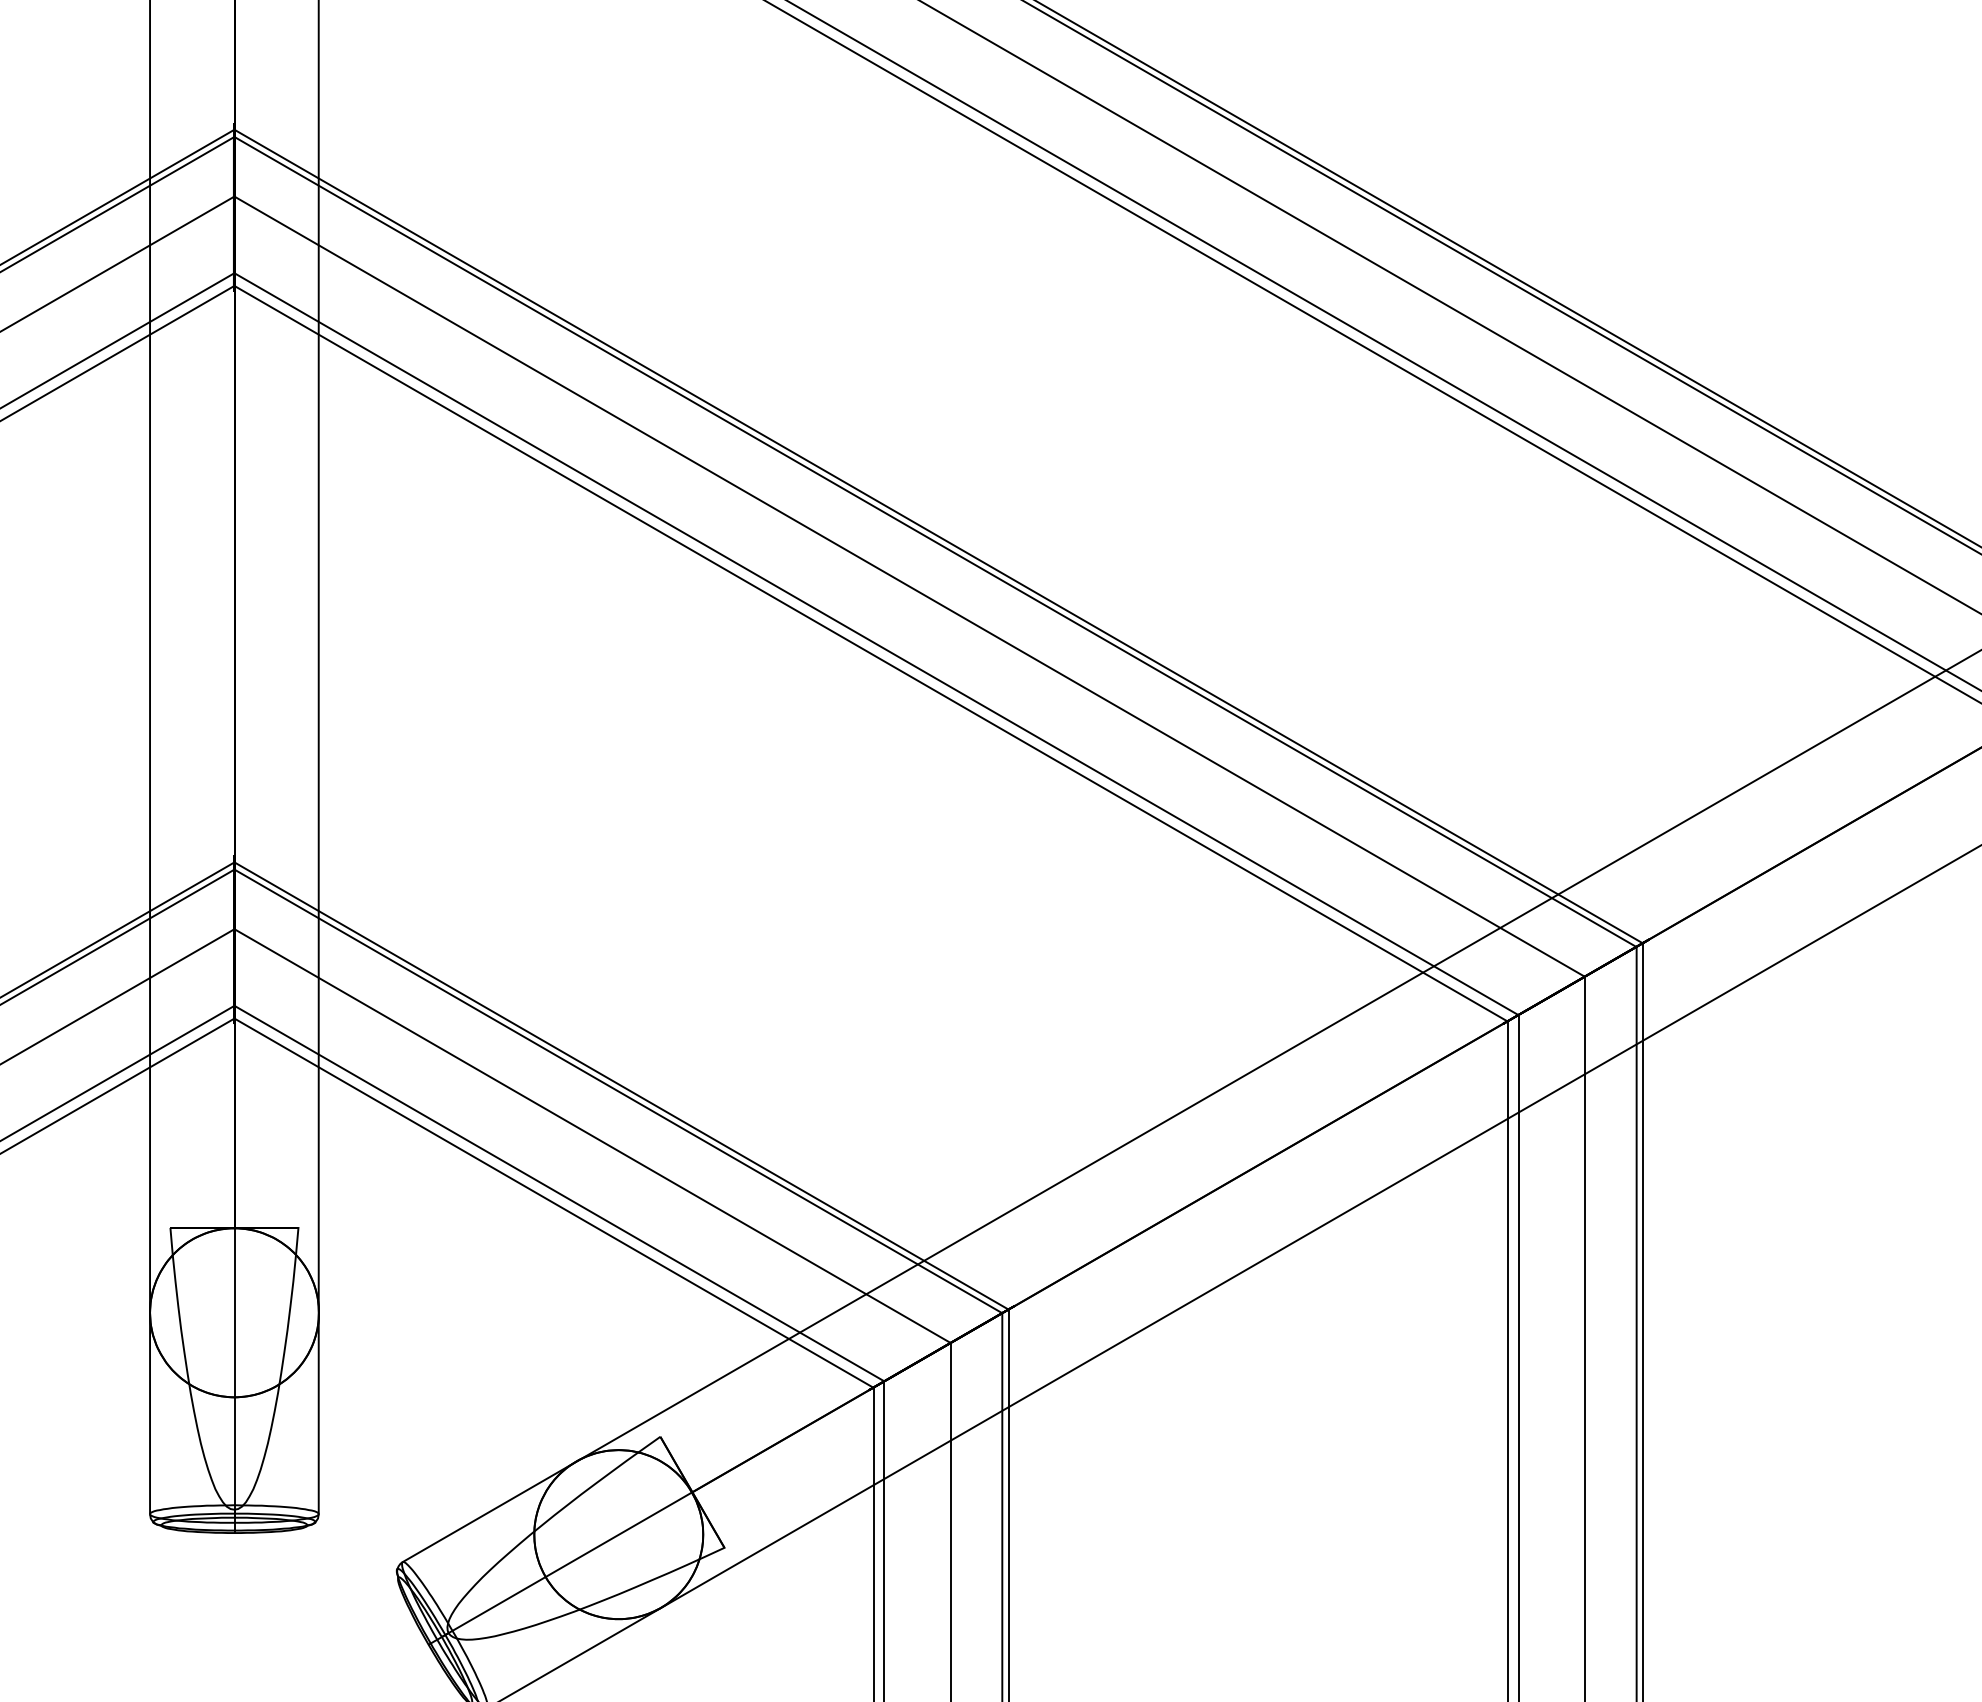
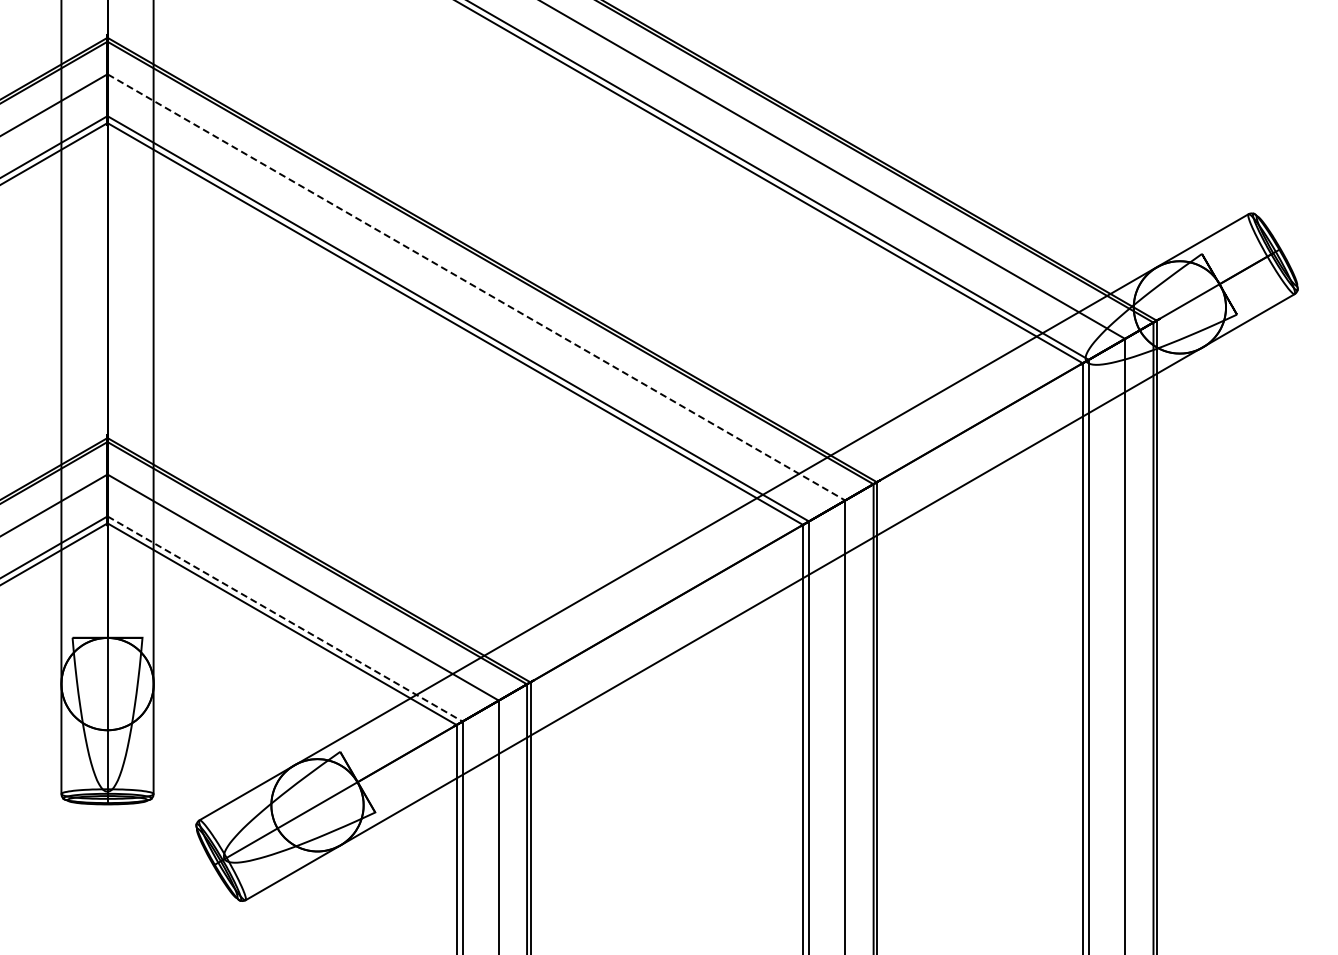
line: (909, 586) -> (476, 287), solid -> dashed
line: (560, 1194) -> (285, 619), solid -> dashed

